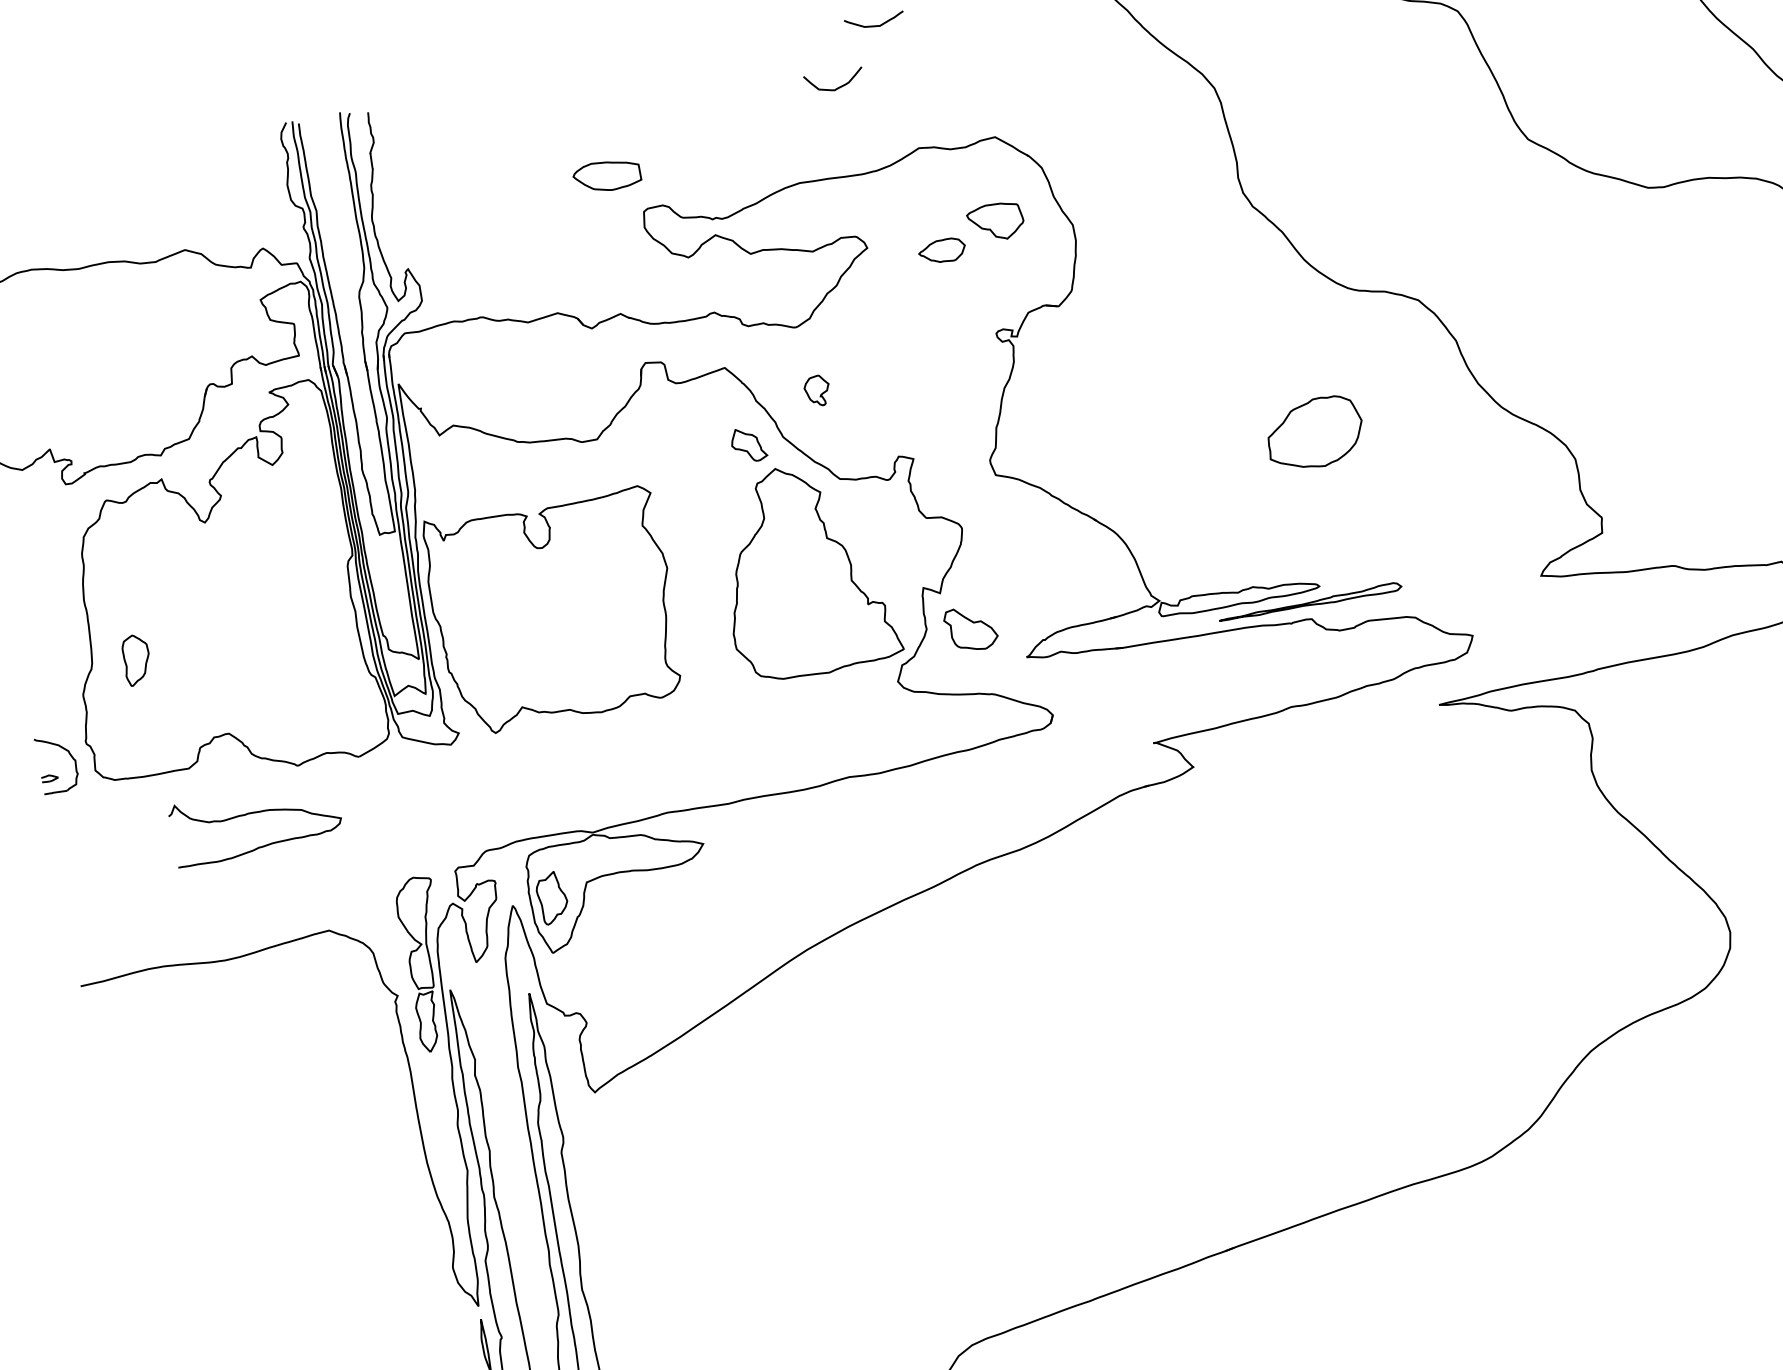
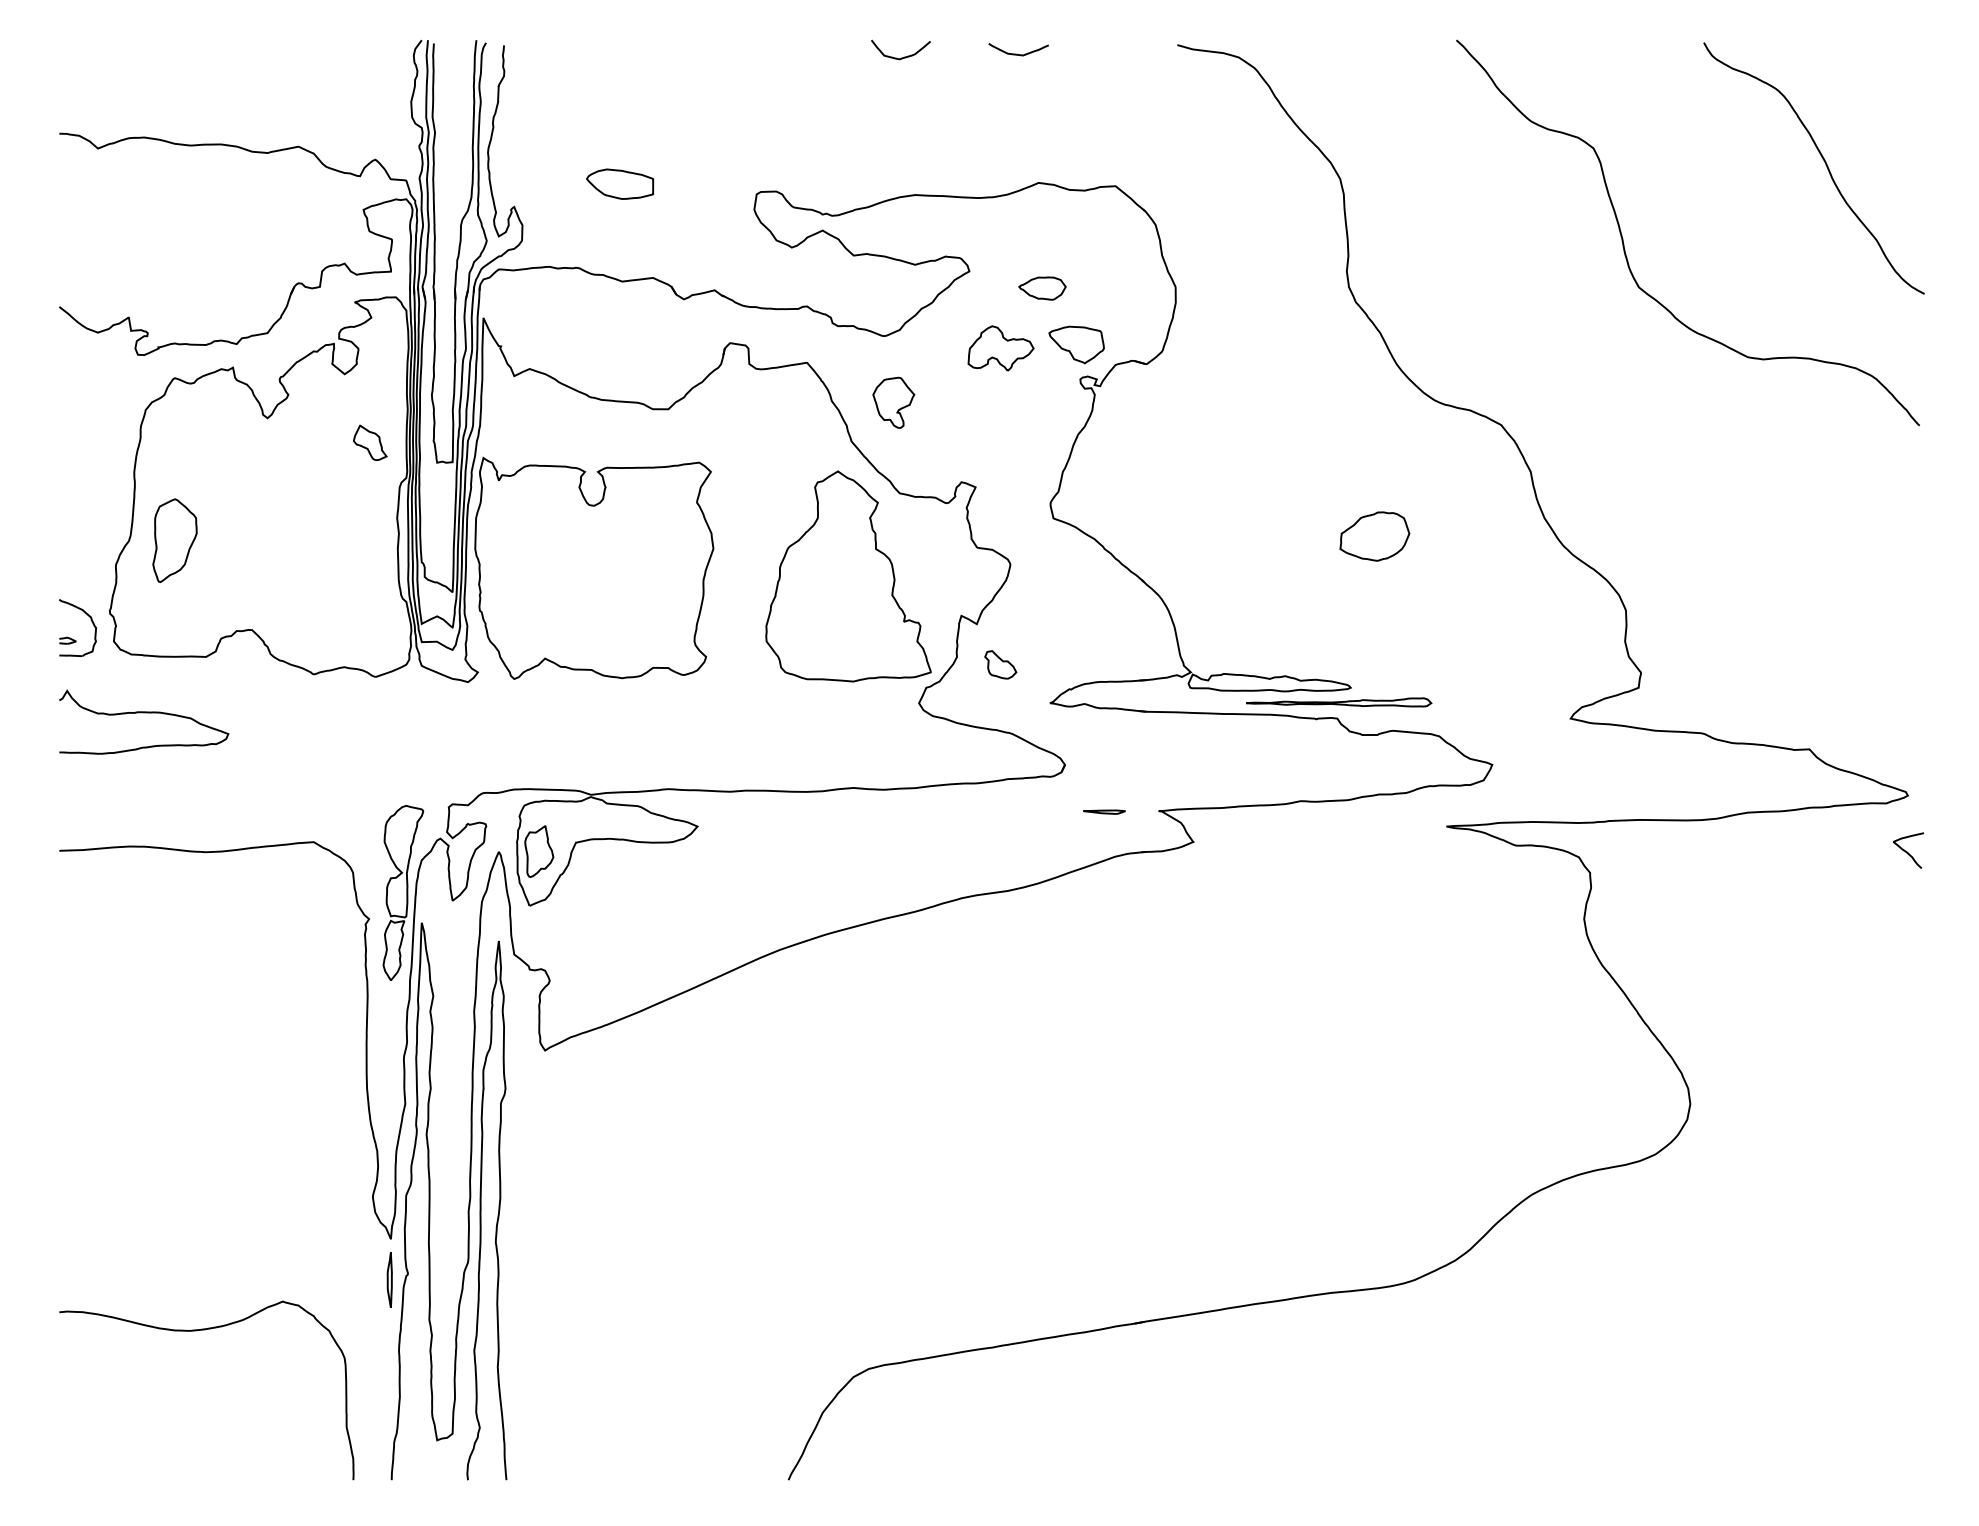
curve: (838, 86) -> (904, 56), moved
part: (607, 175) -> (620, 183), moved
part: (995, 221) -> (1076, 344), moved
part: (912, 318) -> (1000, 348), added
part: (817, 390) -> (893, 402), size x1.67
part: (1314, 433) -> (1374, 536), size x0.71
part: (748, 444) -> (370, 442), moved
part: (970, 628) -> (1000, 664), size x0.62
part: (136, 660) -> (174, 540), size x1.67
part: (1100, 753) -> (1104, 811), added
curve: (254, 813) -> (144, 713), moved

